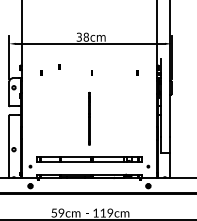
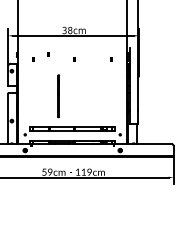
line: (89, 119) -> (58, 96), moved

